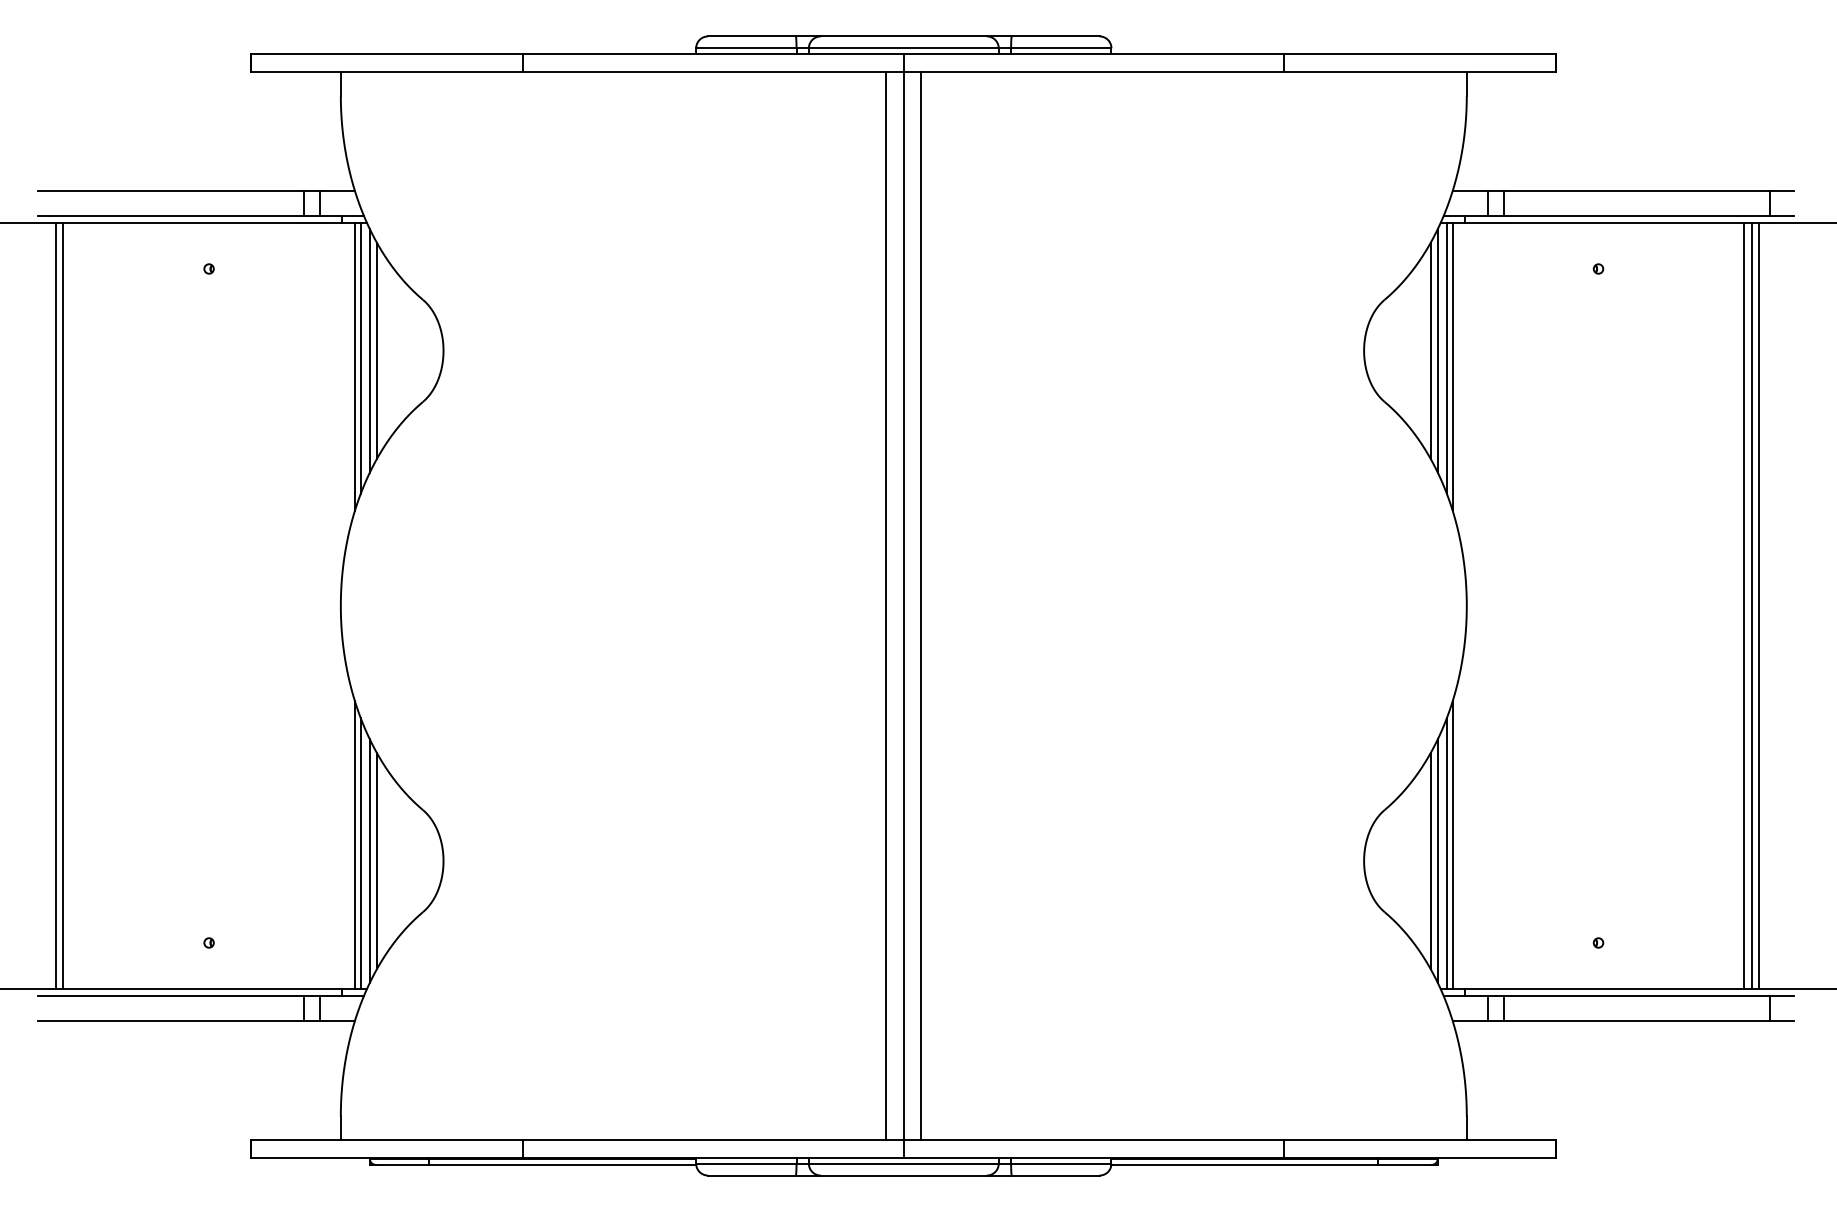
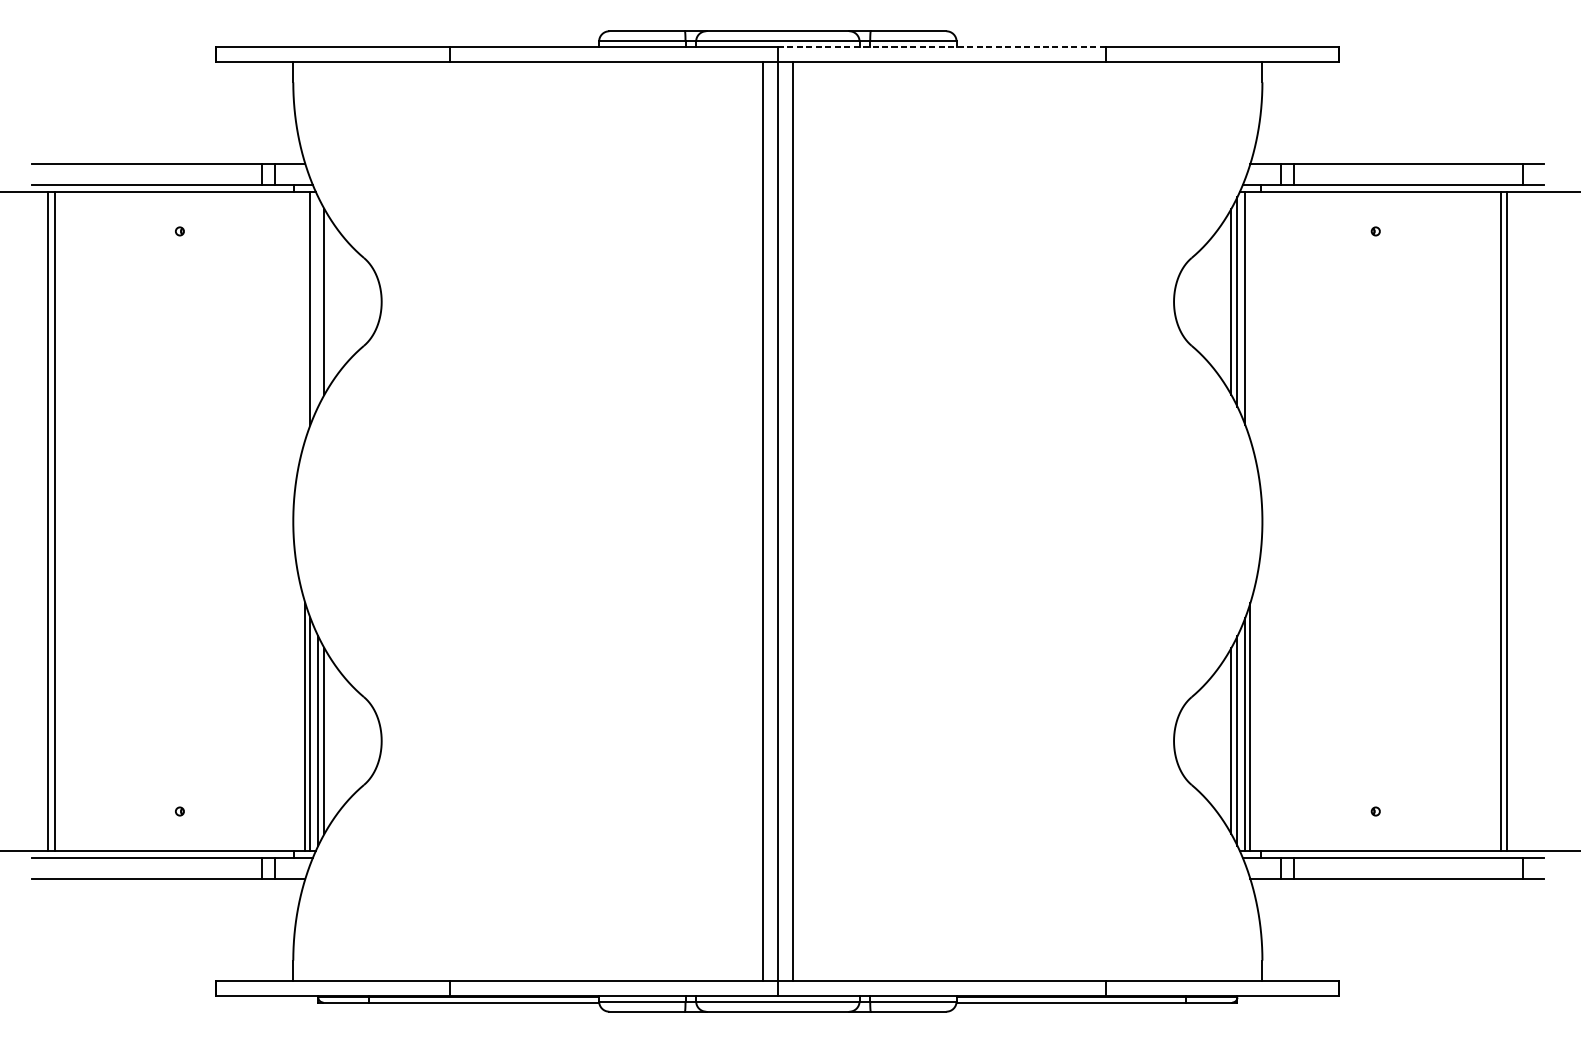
line: (1094, 54) -> (941, 46), solid -> dashed
line: (369, 350) -> (317, 301), removed
line: (354, 366) -> (305, 315), removed
line: (1452, 366) -> (1250, 315), removed
line: (1759, 605) -> (1514, 521), removed

